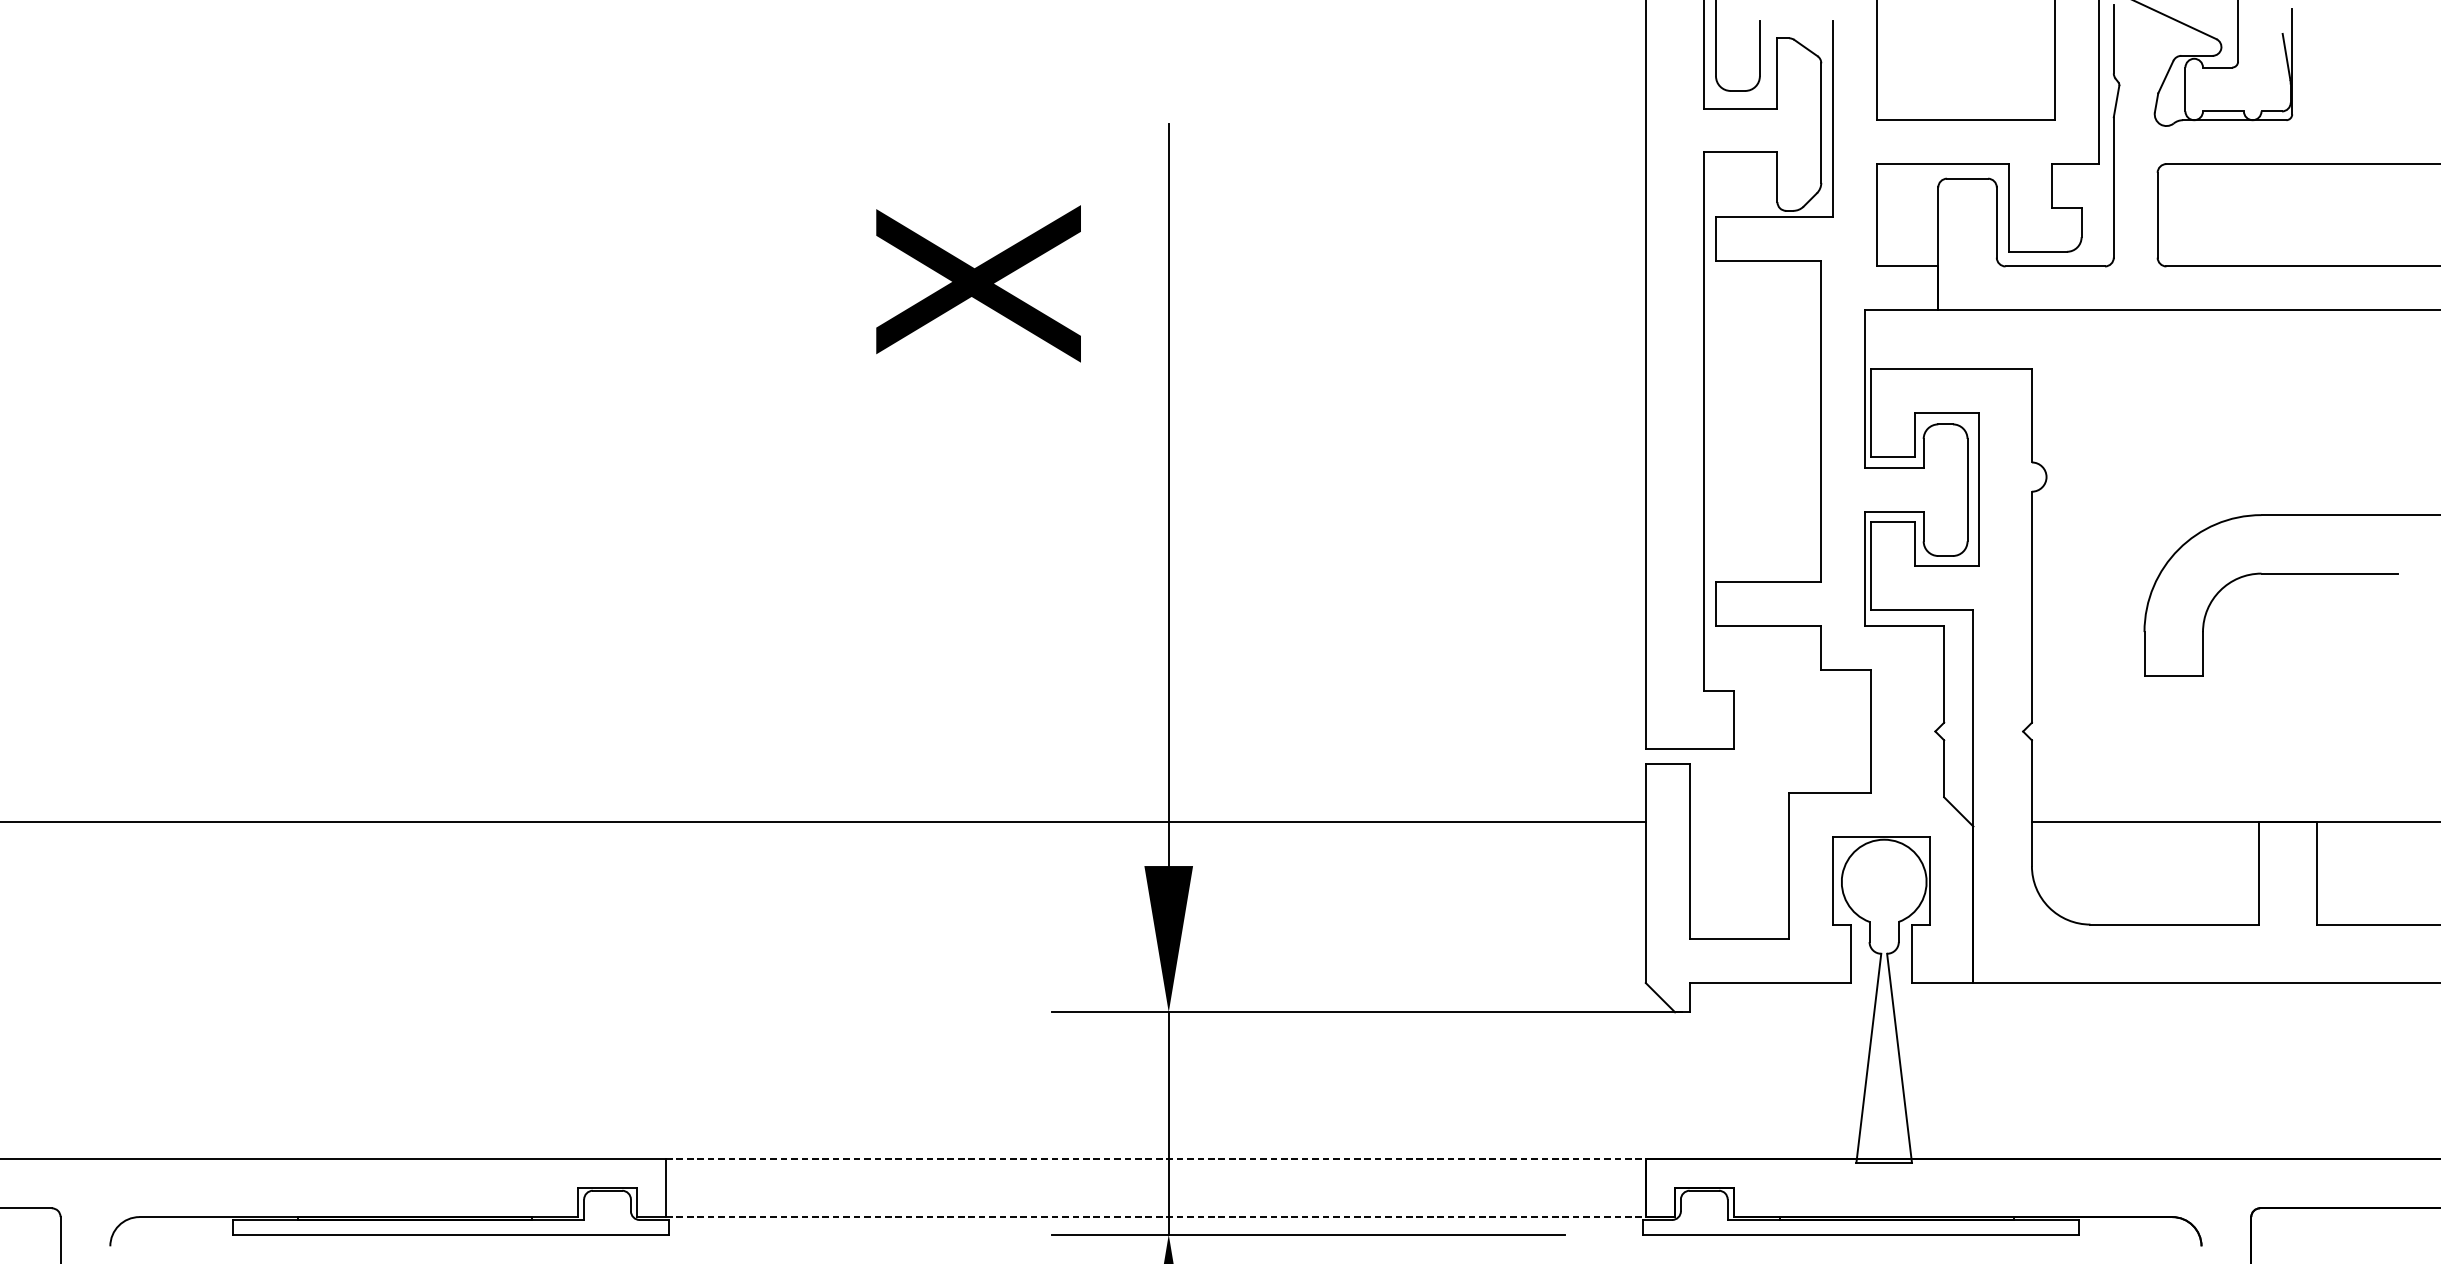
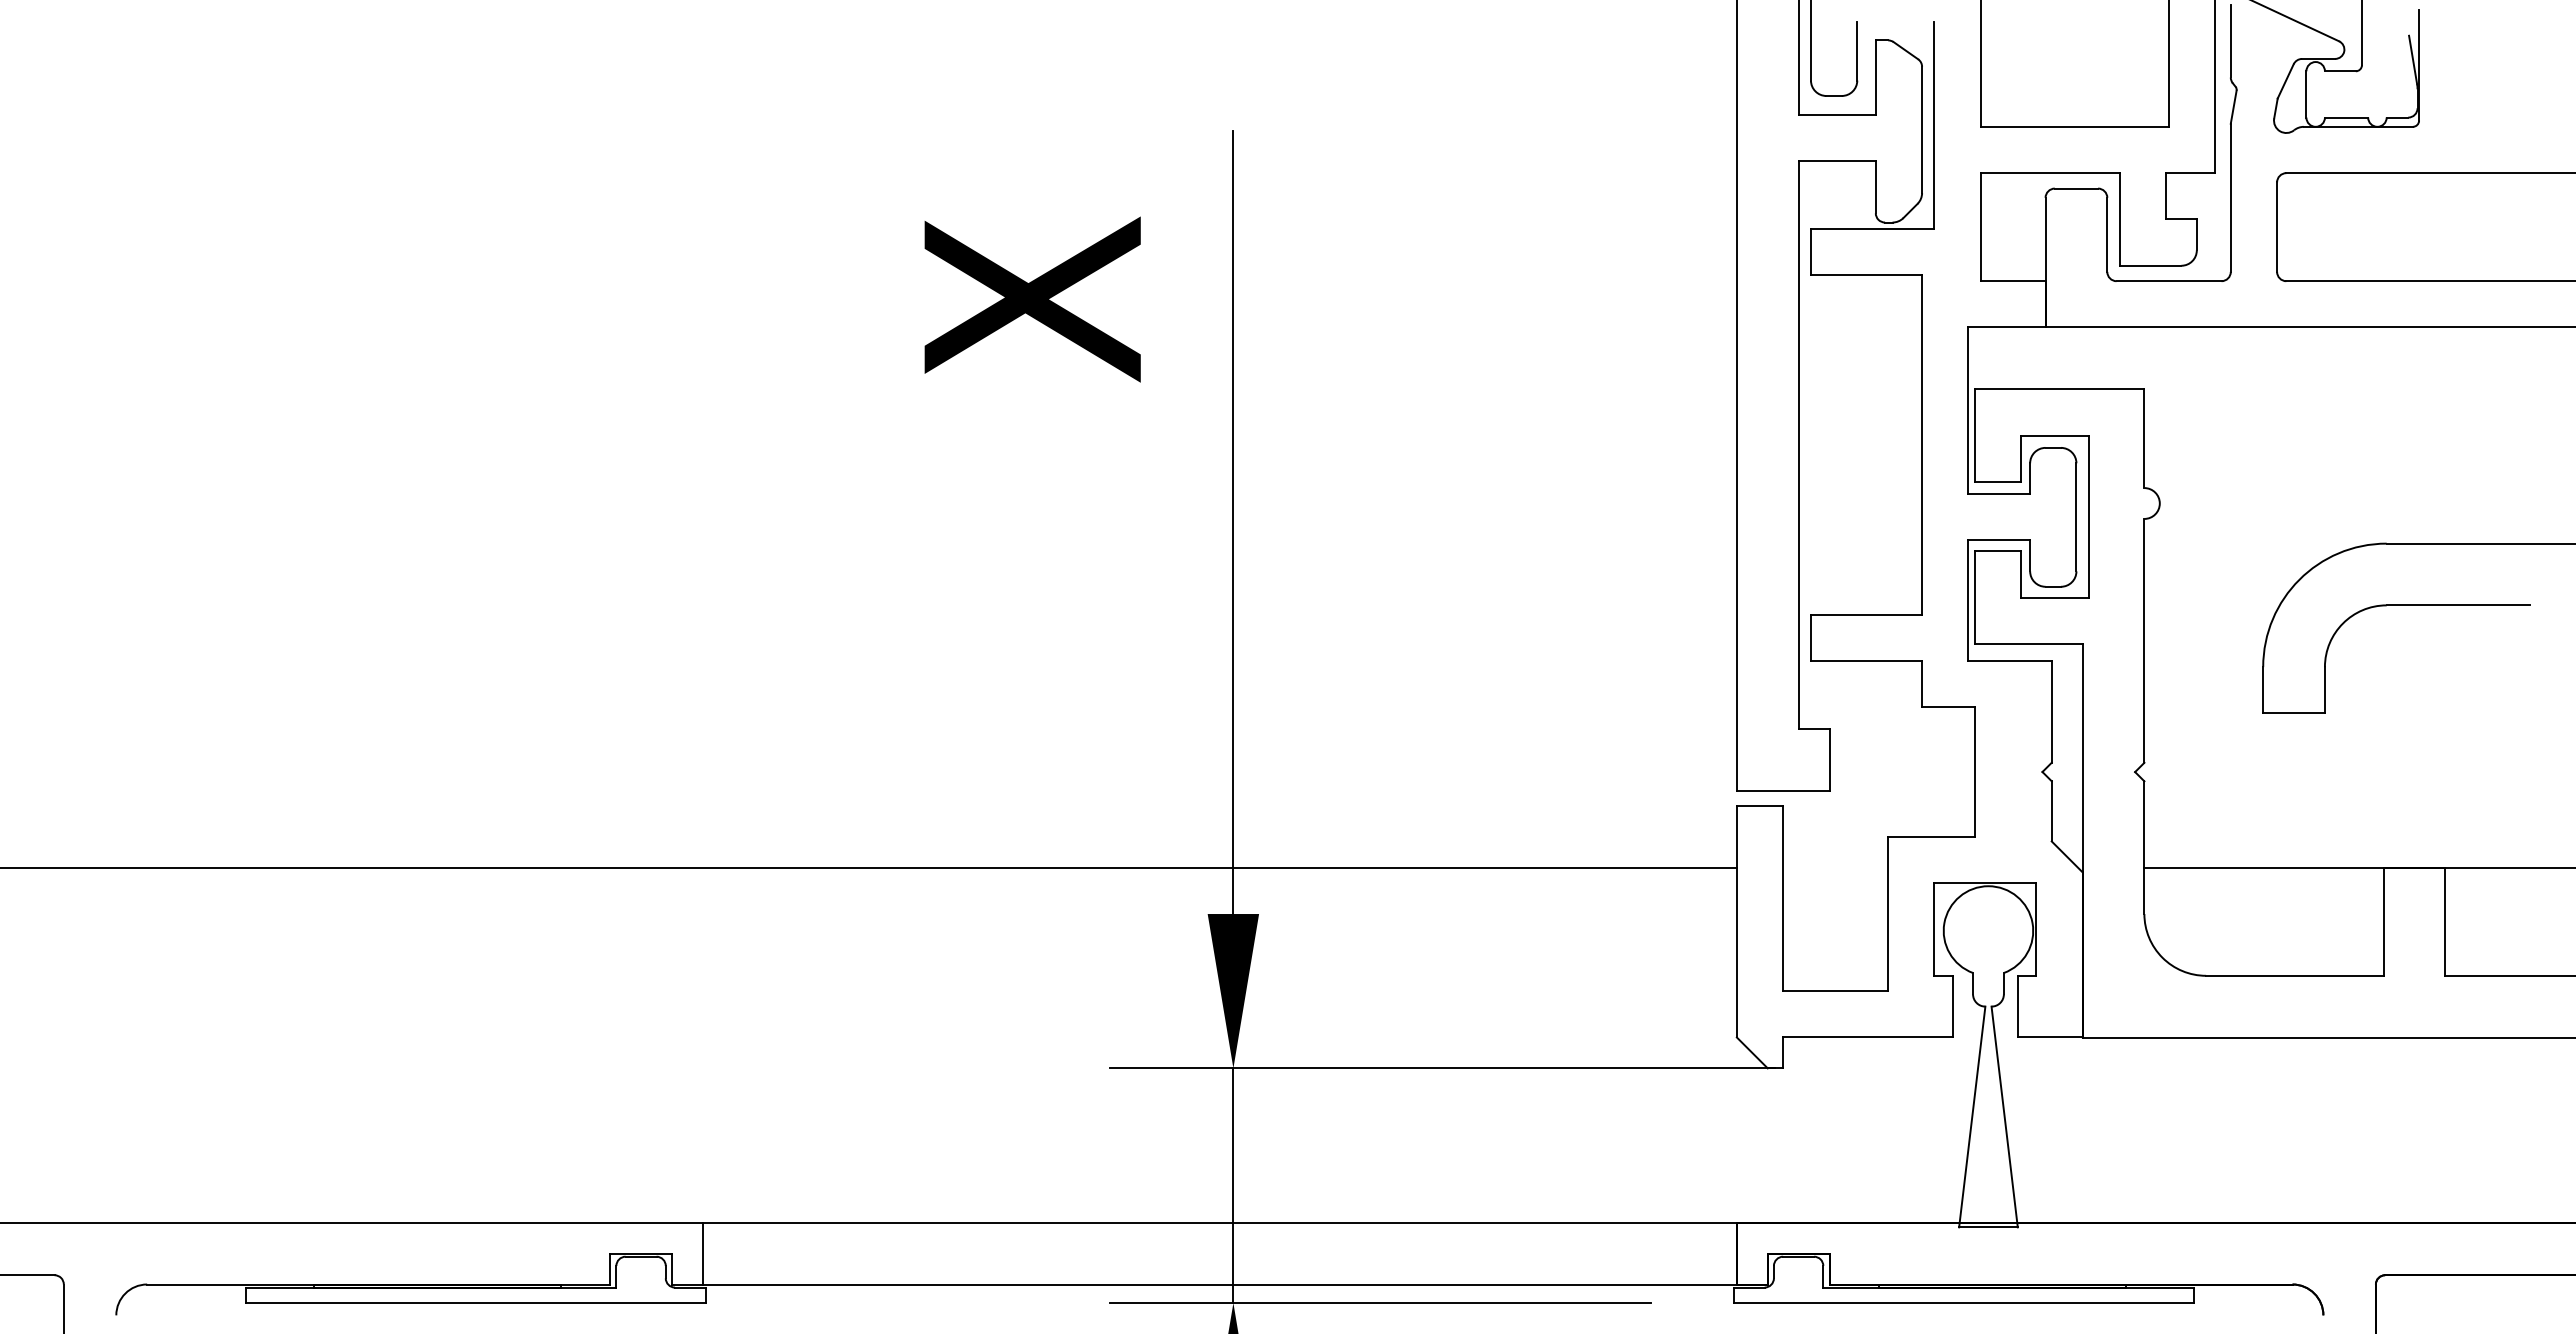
line: (1156, 1158) -> (1220, 1222), dashed -> solid
line: (1156, 1217) -> (1220, 1284), dashed -> solid

